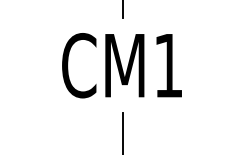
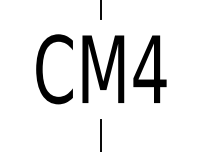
text: (168, 65) -> (149, 69), CM1 -> CM4

